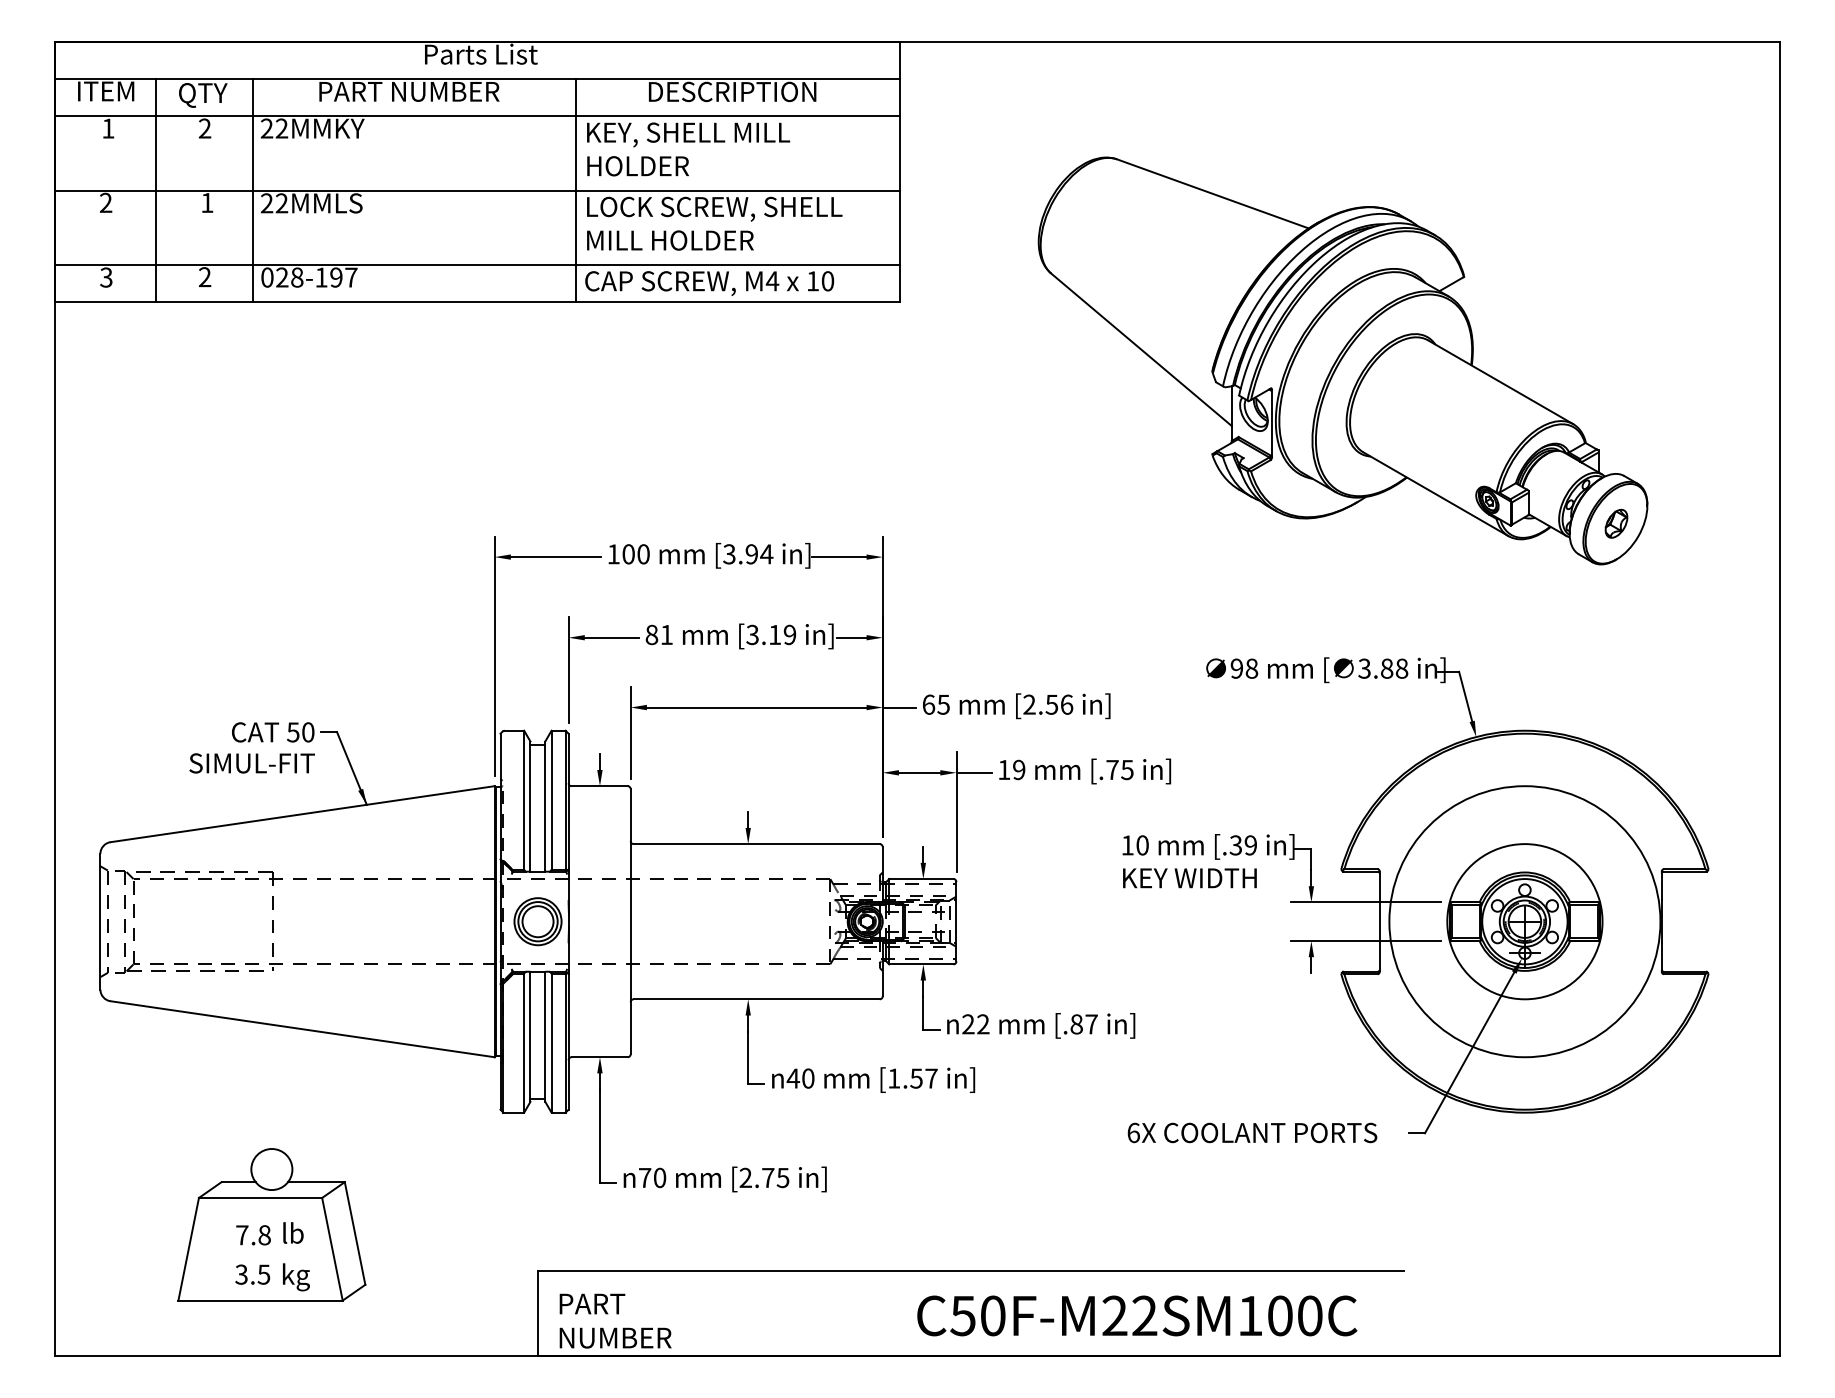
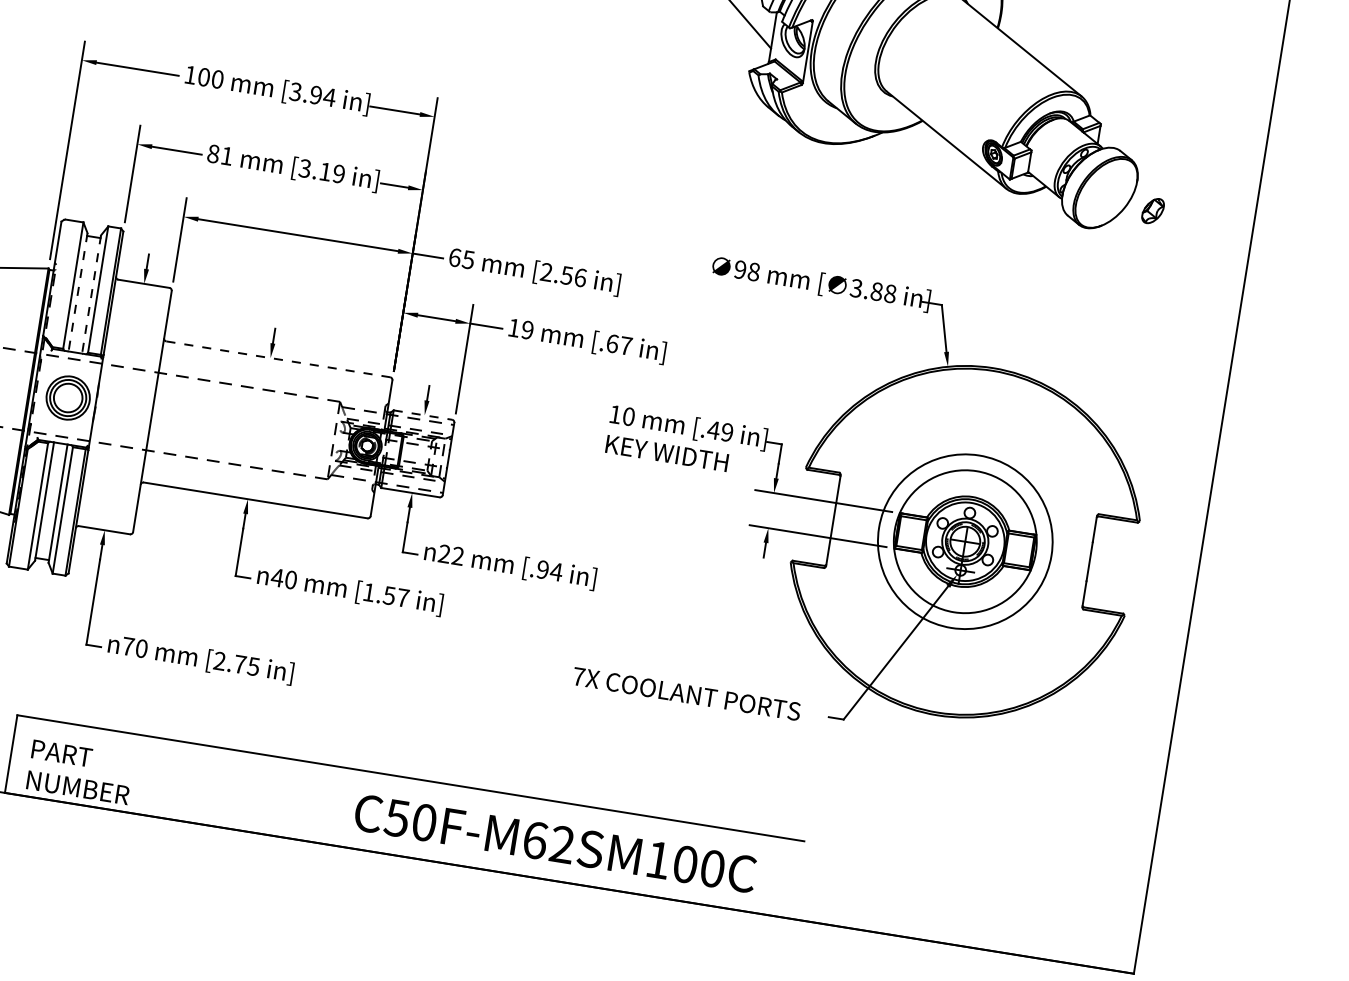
part: (1616, 523) -> (1153, 210), moved
text: (1119, 769) -> (618, 344), [.75 -> [.67
line: (530, 807) -> (77, 293), solid -> dashed
line: (545, 807) -> (91, 295), solid -> dashed
line: (757, 844) -> (278, 359), solid -> dashed
text: (1235, 845) -> (713, 430), [.39 -> [.49
line: (921, 879) -> (422, 415), solid -> dashed
circle: (1524, 921) -> (964, 541), size x0.7
text: (1084, 1024) -> (549, 571), [.87 -> [.94
text: (1133, 1132) -> (578, 676), 6X -> 7X
text: (1114, 1315) -> (534, 839), C50F-M22SM100C -> C50F-M62SM100C

